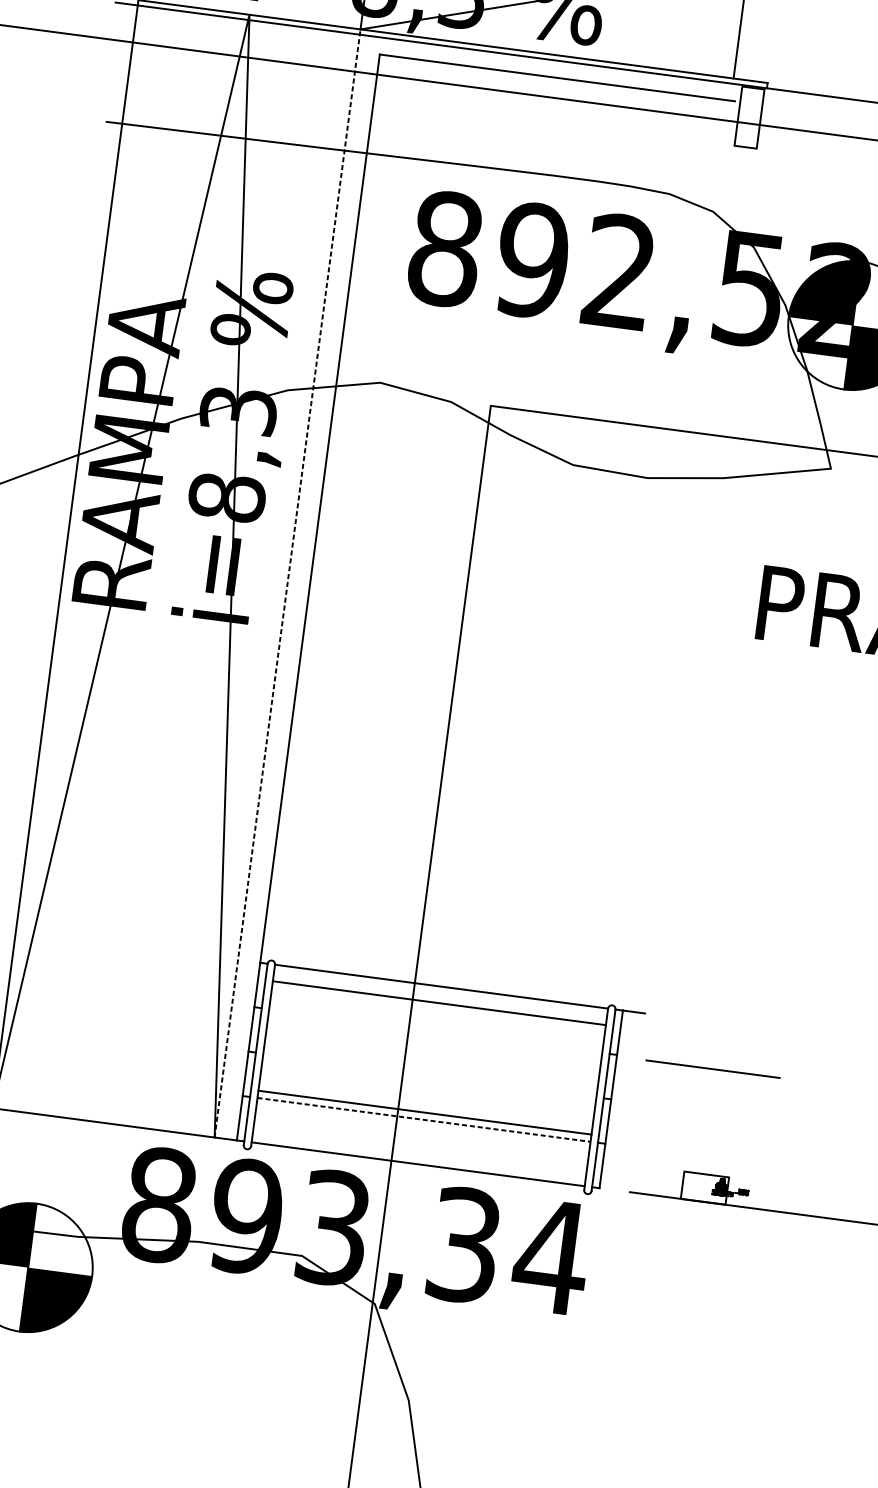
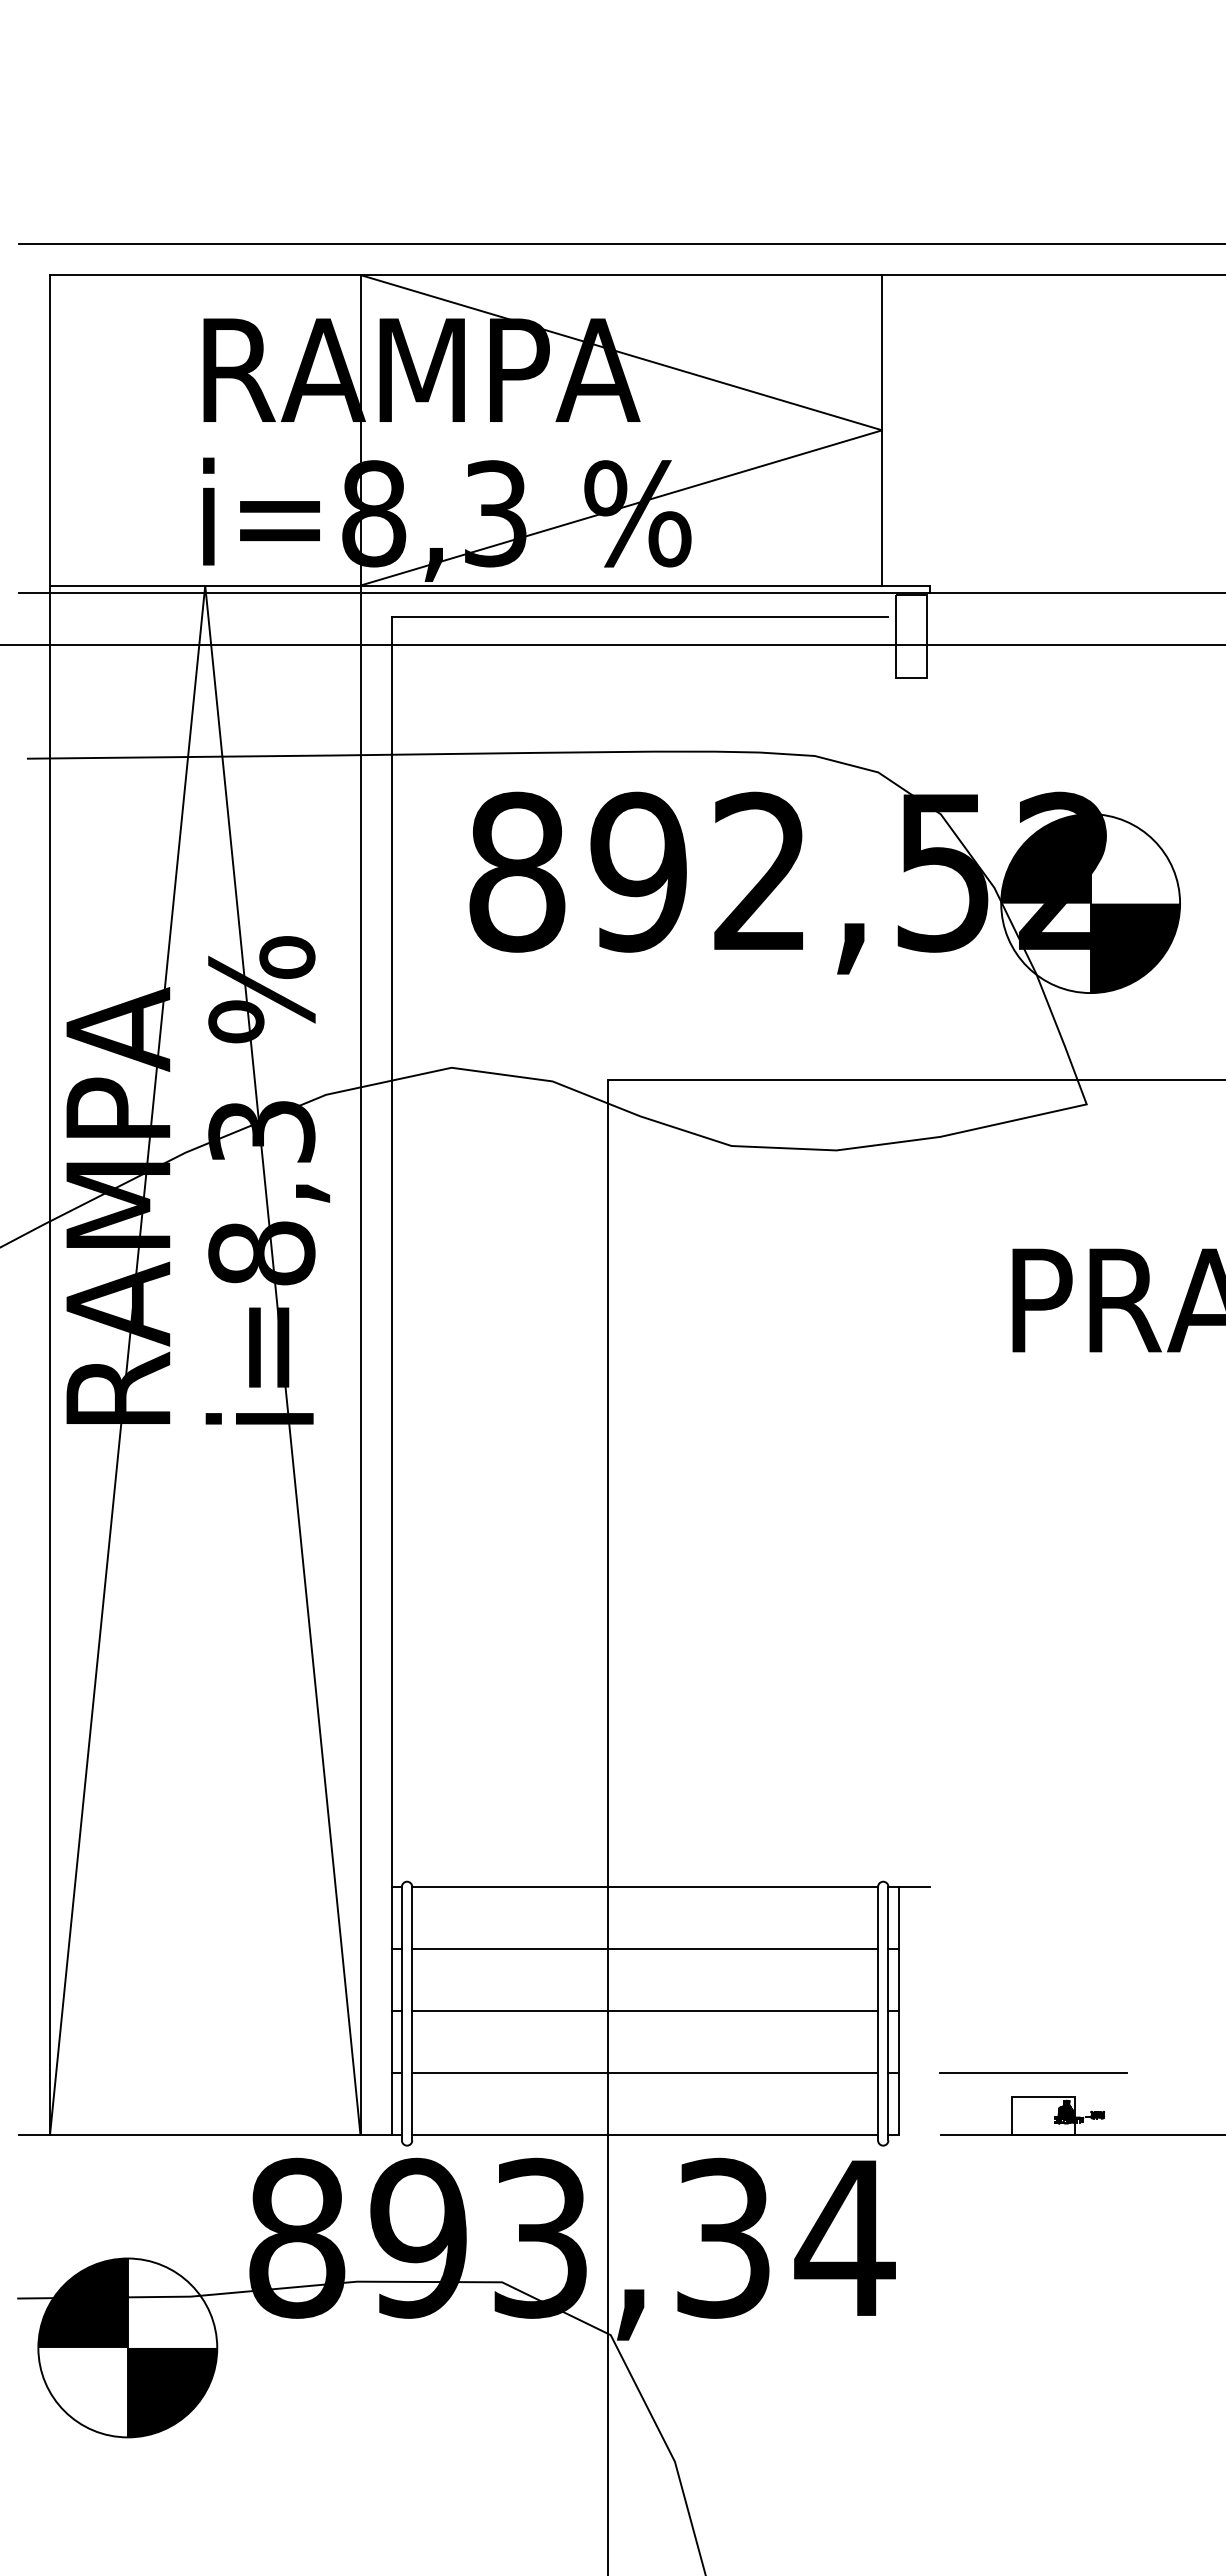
line: (287, 583) -> (360, 1360), dashed -> solid
line: (439, 1003) -> (645, 1949), moved
line: (713, 1068) -> (1033, 2072), moved
line: (425, 1112) -> (645, 2011), moved
line: (424, 1120) -> (645, 2073), dashed -> solid

